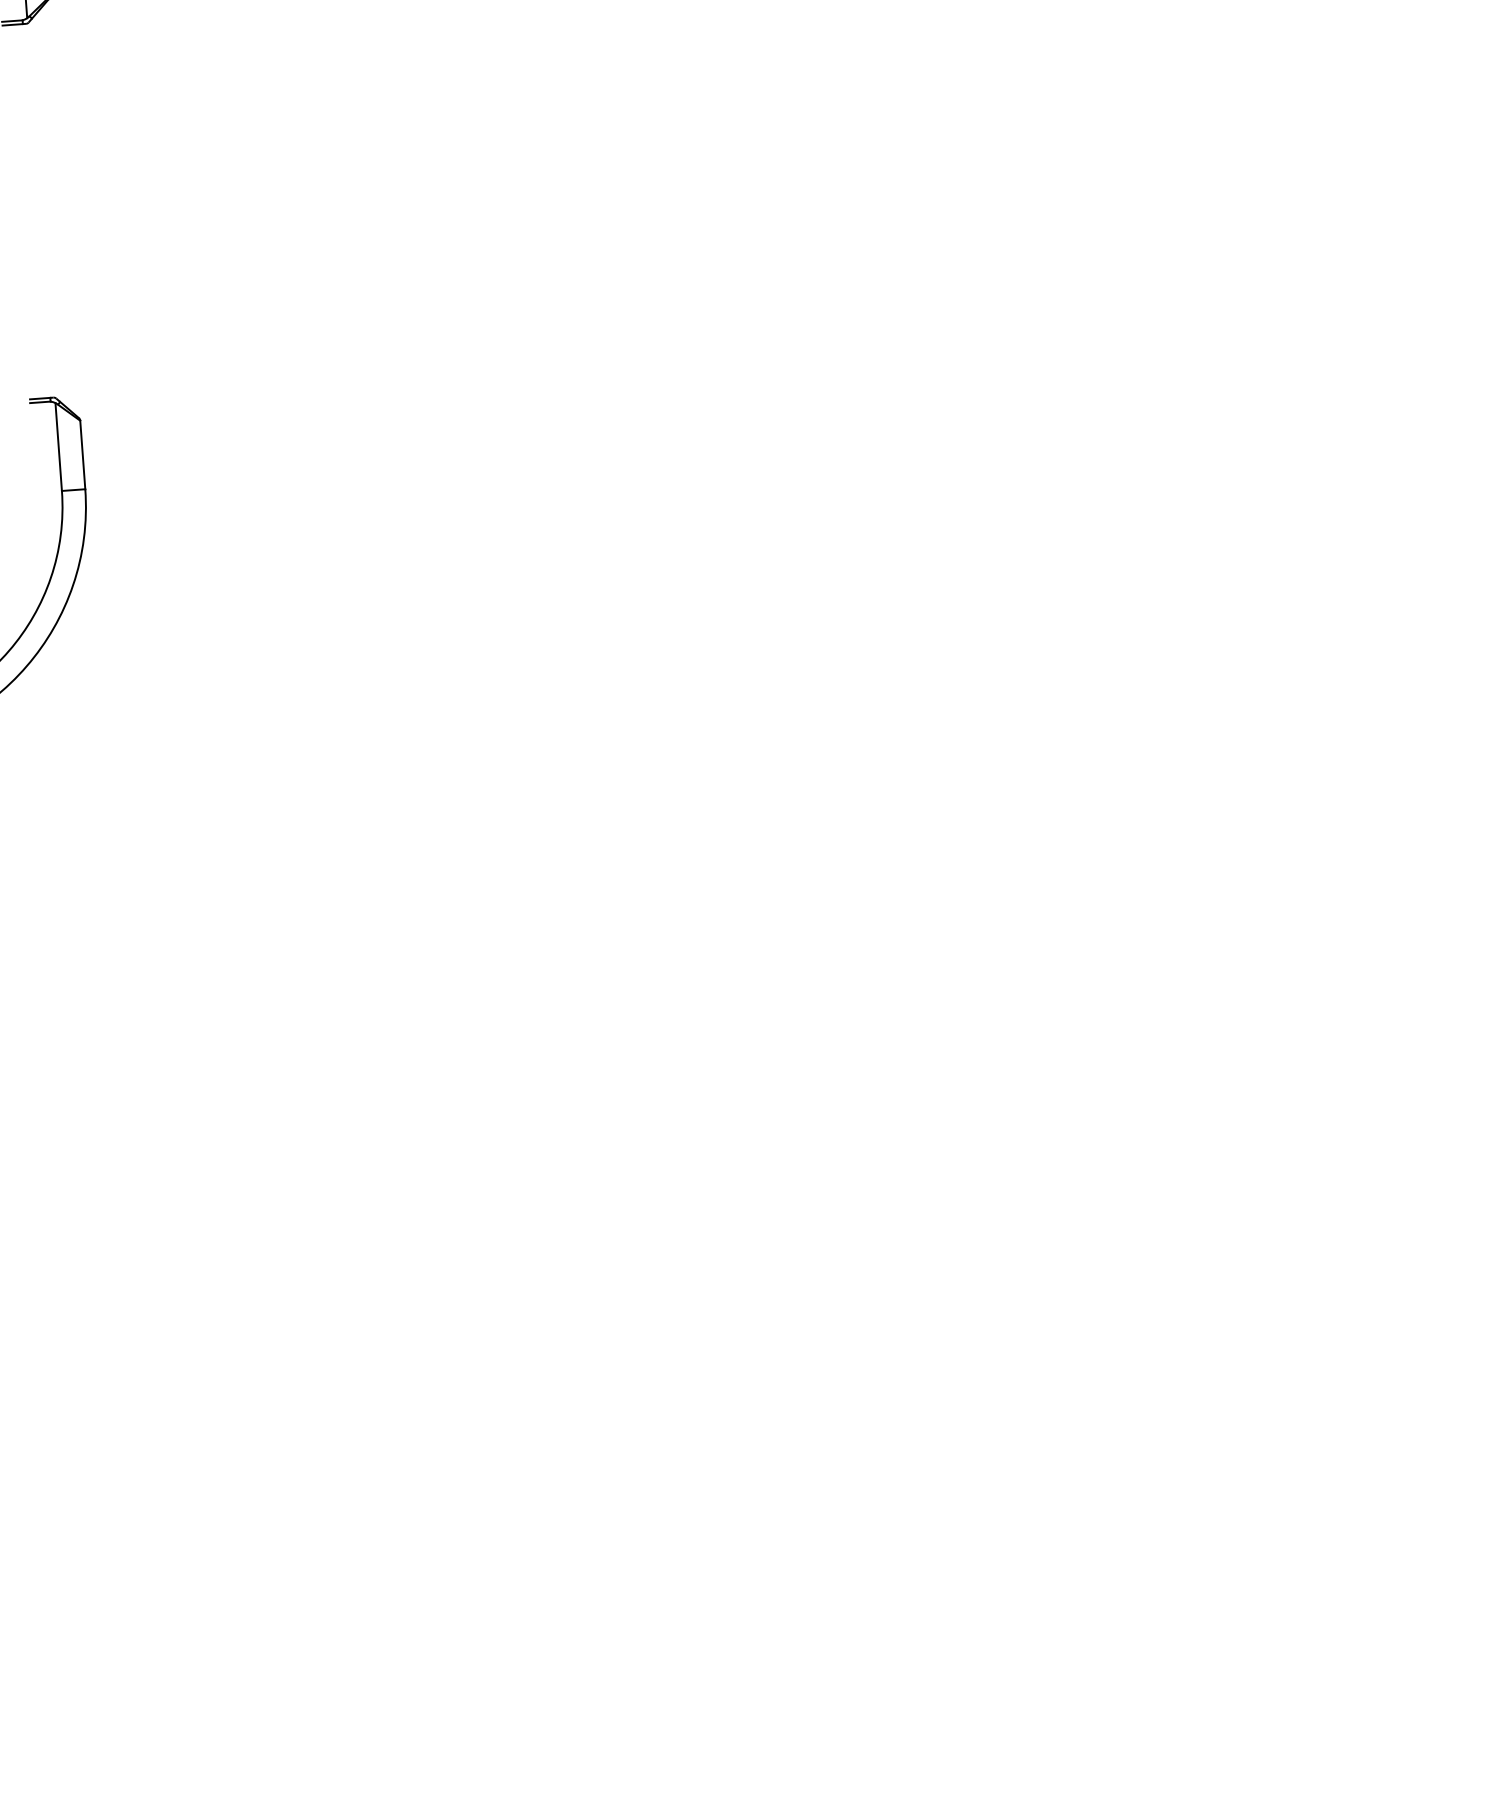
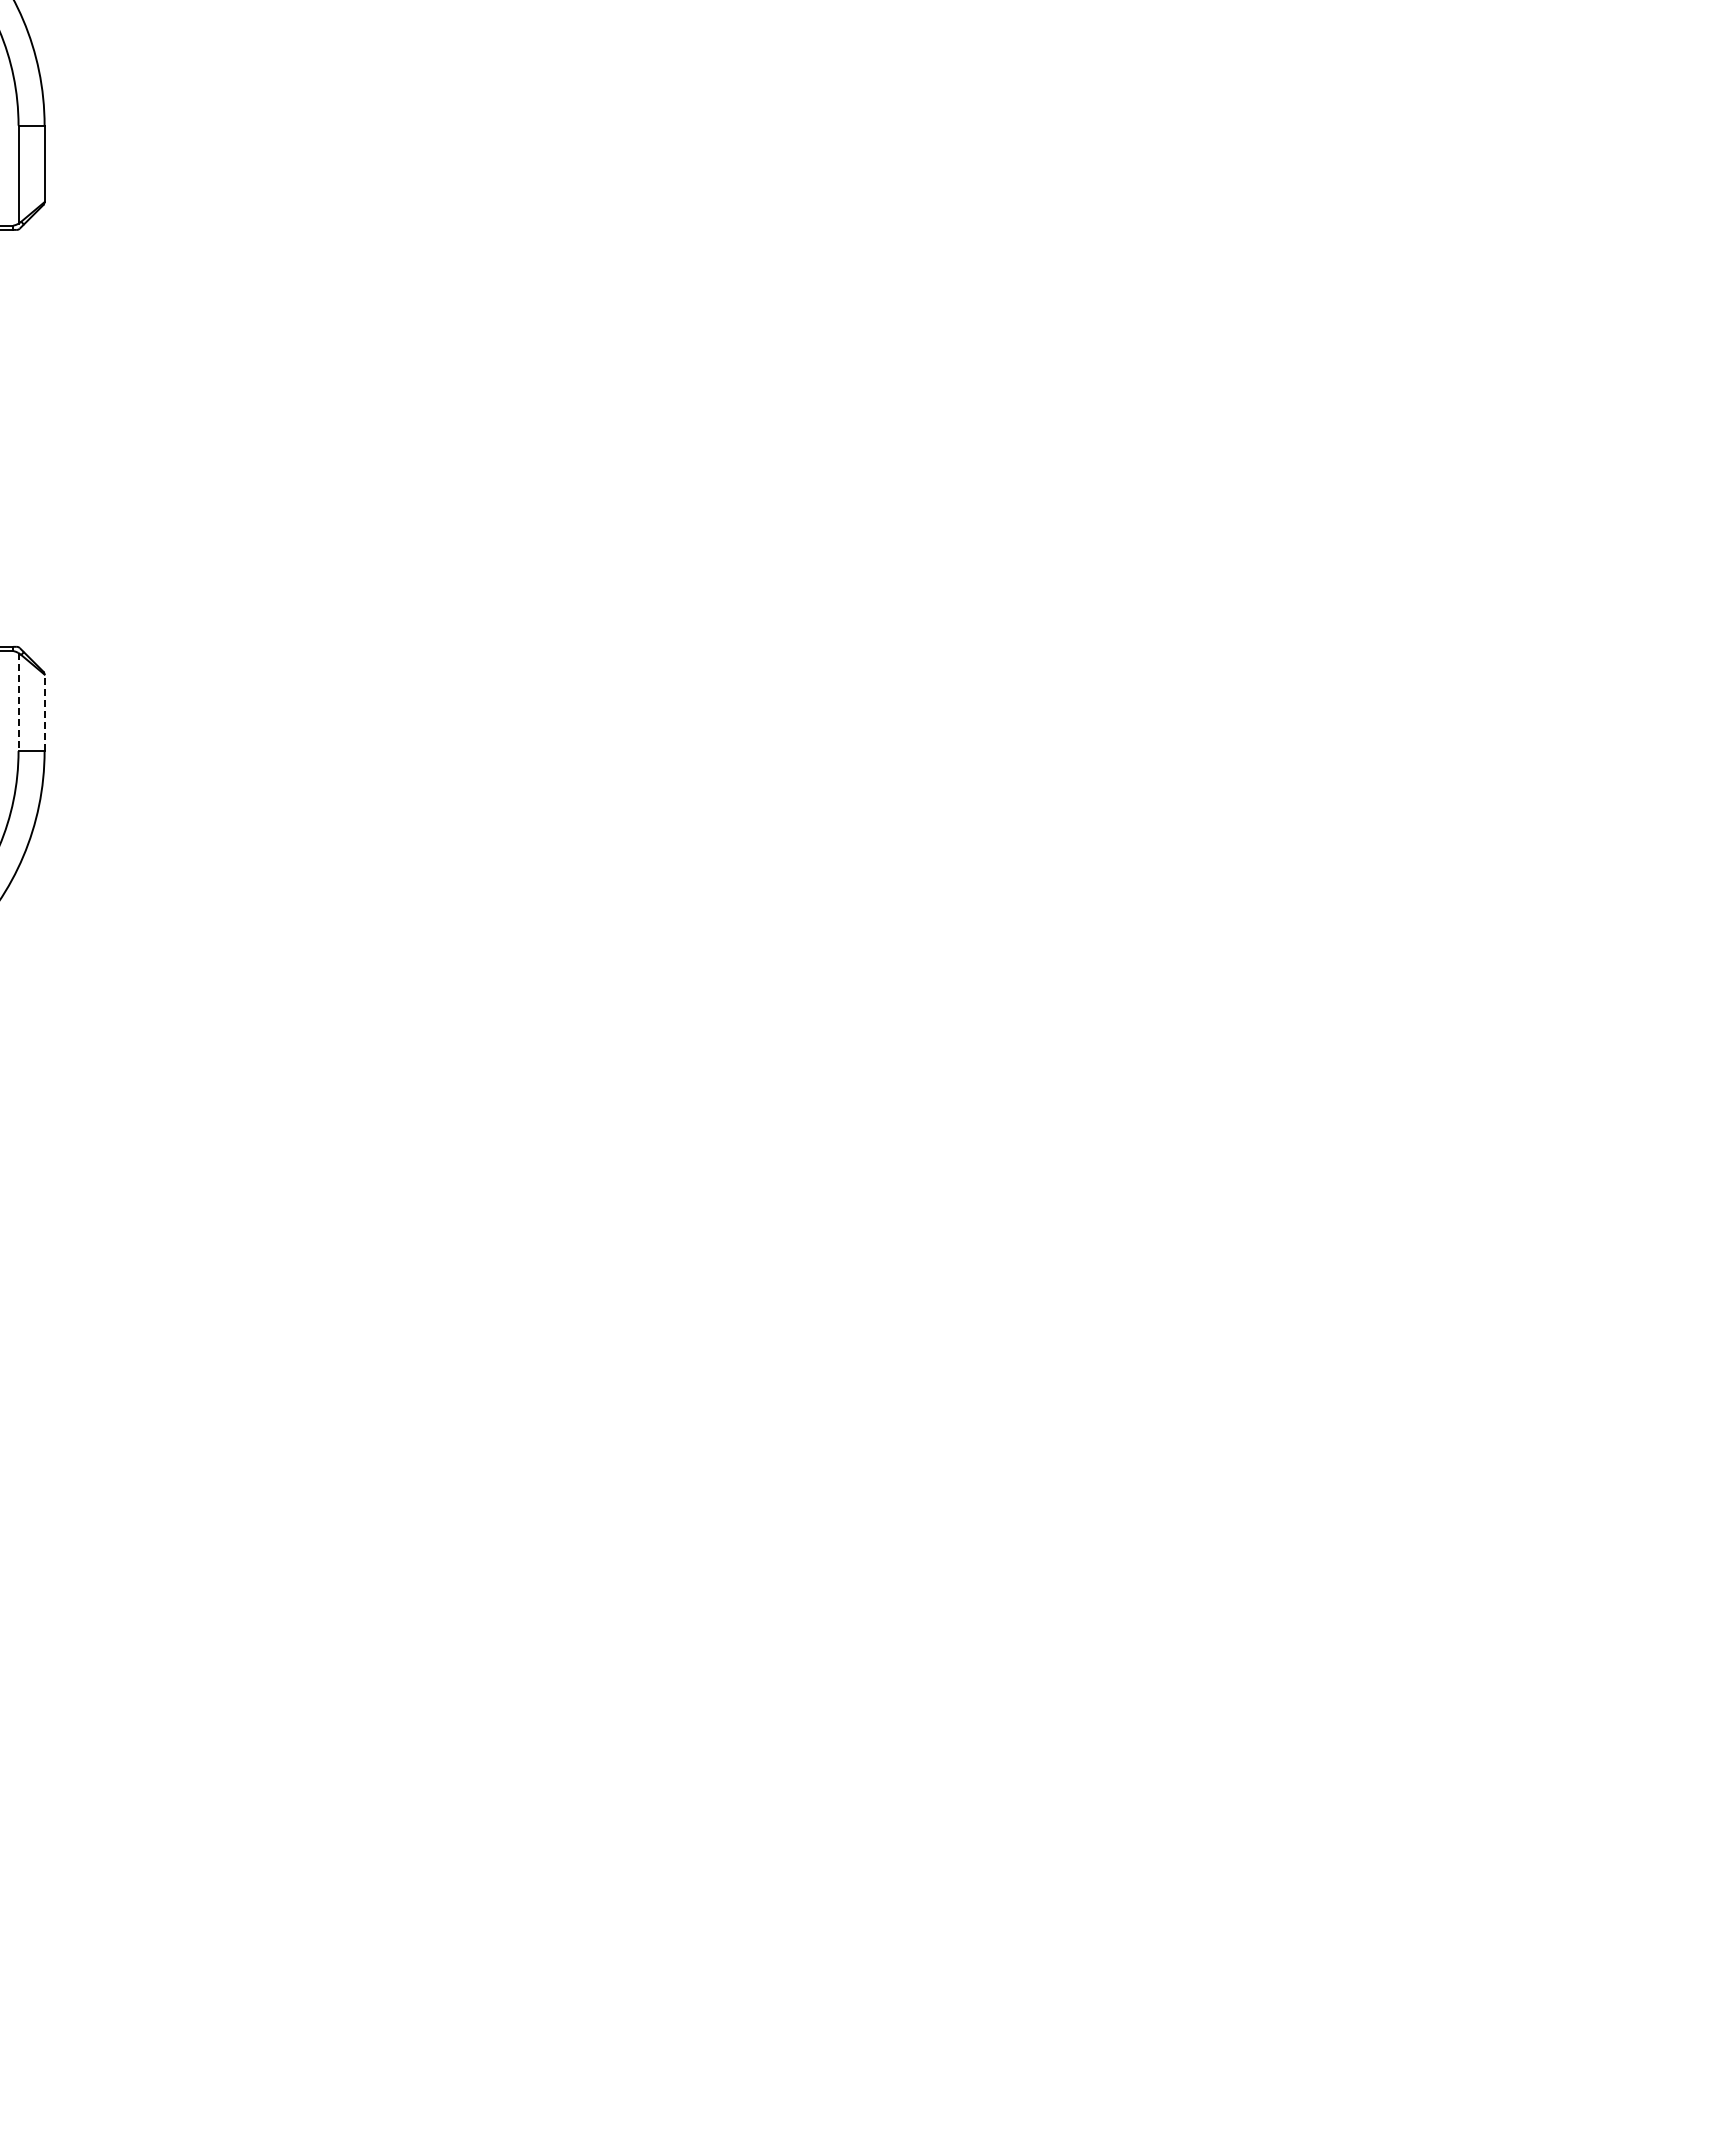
line: (58, 447) -> (18, 702), solid -> dashed
line: (82, 454) -> (44, 712), solid -> dashed

